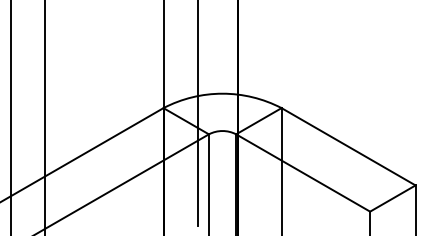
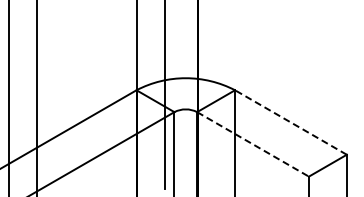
line: (348, 146) -> (290, 122), solid -> dashed
line: (303, 173) -> (253, 144), solid -> dashed

